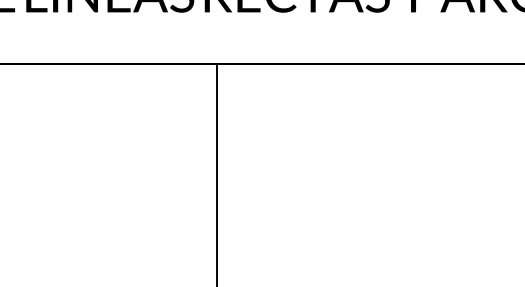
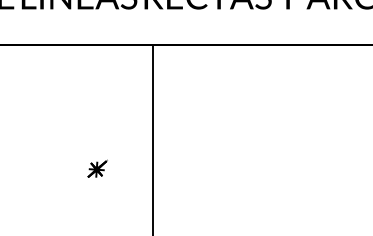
part: (136, 243) -> (97, 168), added

